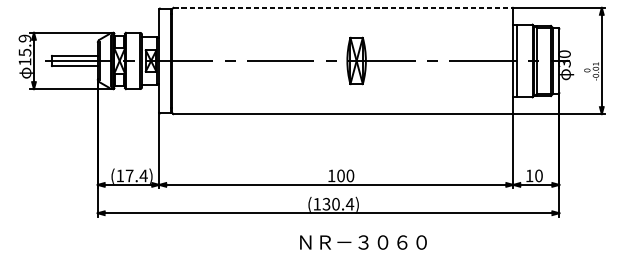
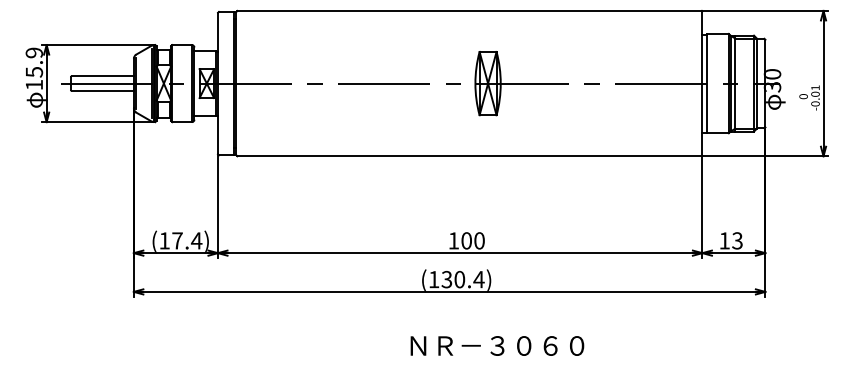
line: (343, 7) -> (470, 10), dashed -> solid
text: (538, 175) -> (737, 240), 10 -> 13
text: (363, 242) -> (497, 345), moved

